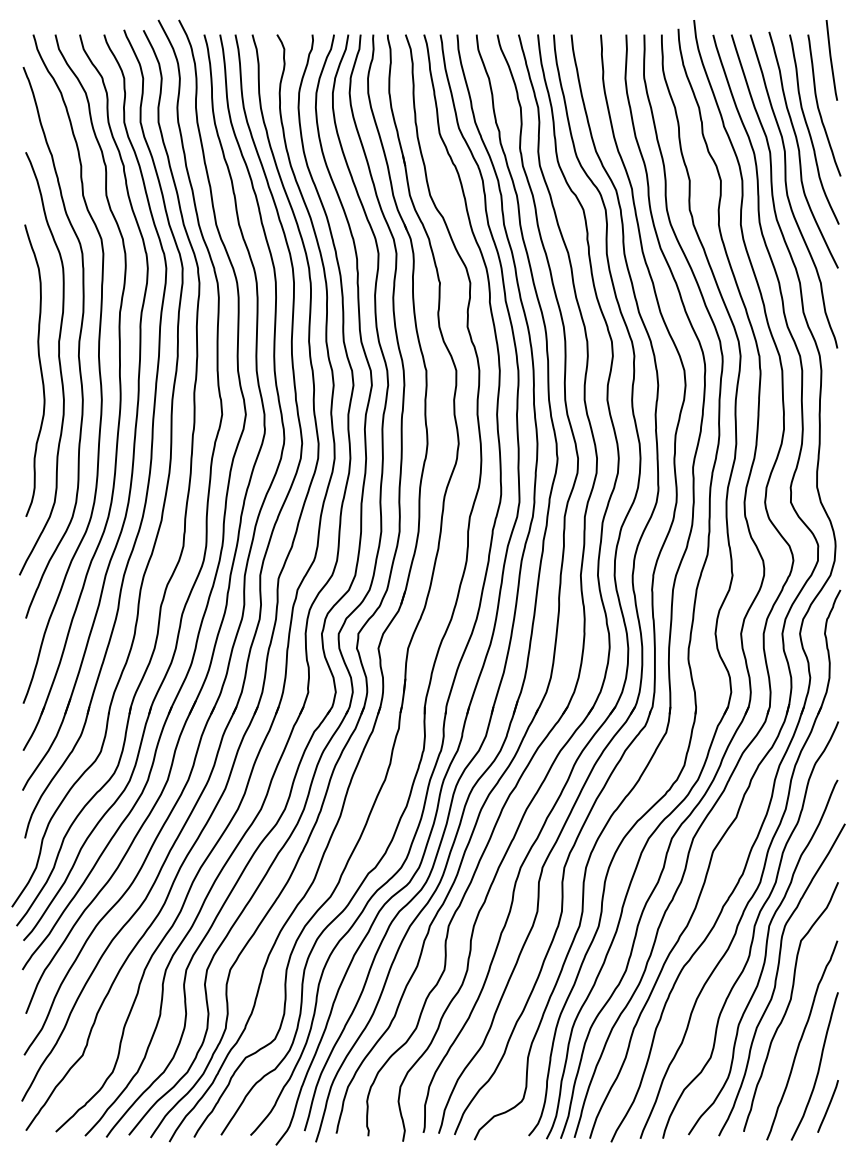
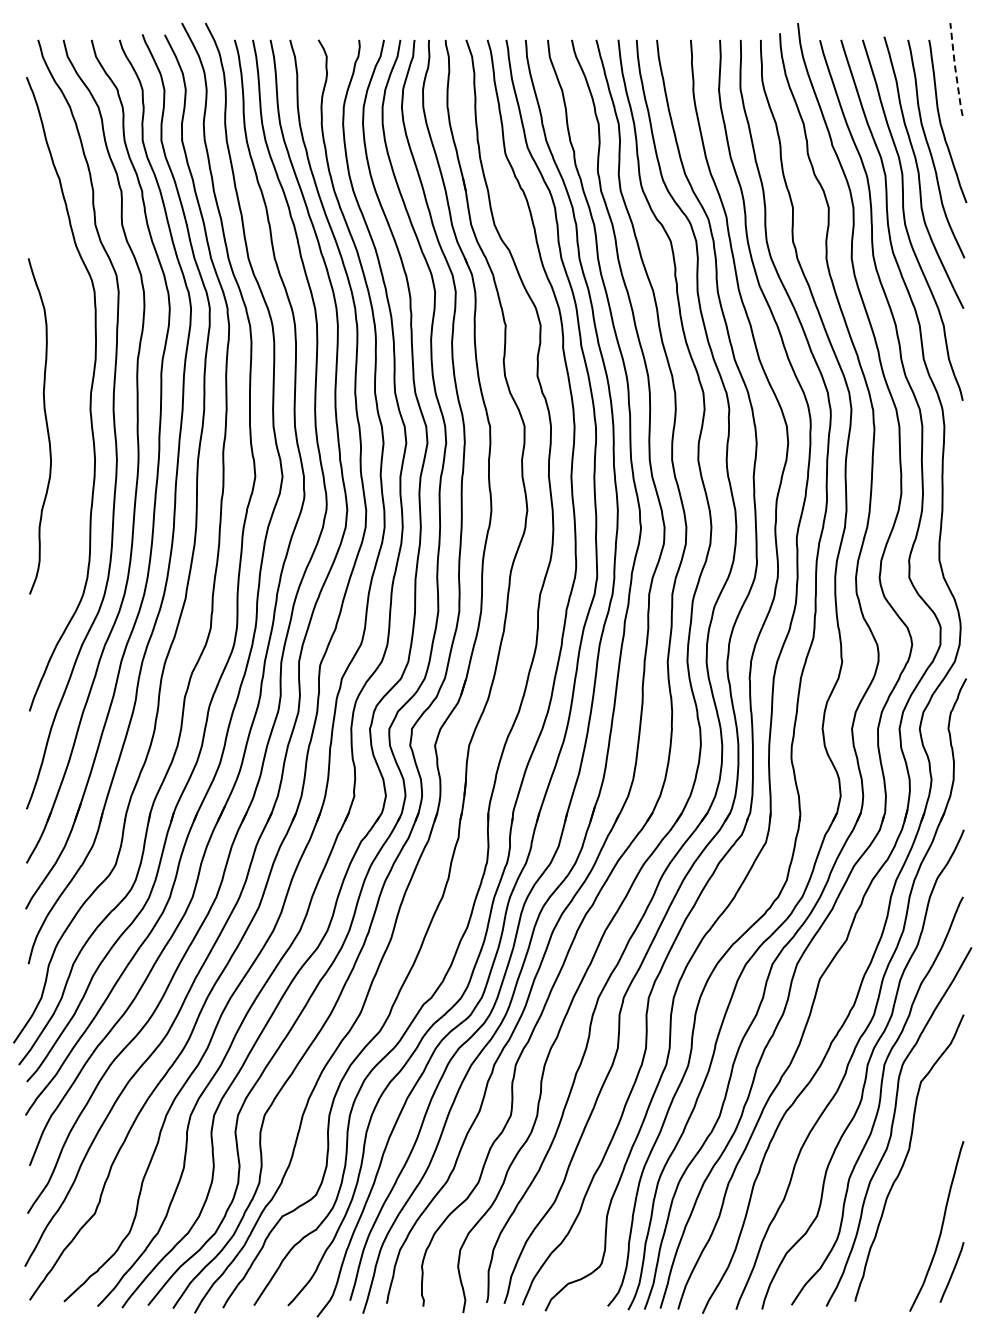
line: (831, 61) -> (955, 70), solid -> dashed
curve: (58, 363) -> (67, 418), removed
curve: (801, 1040) -> (921, 1196), removed

